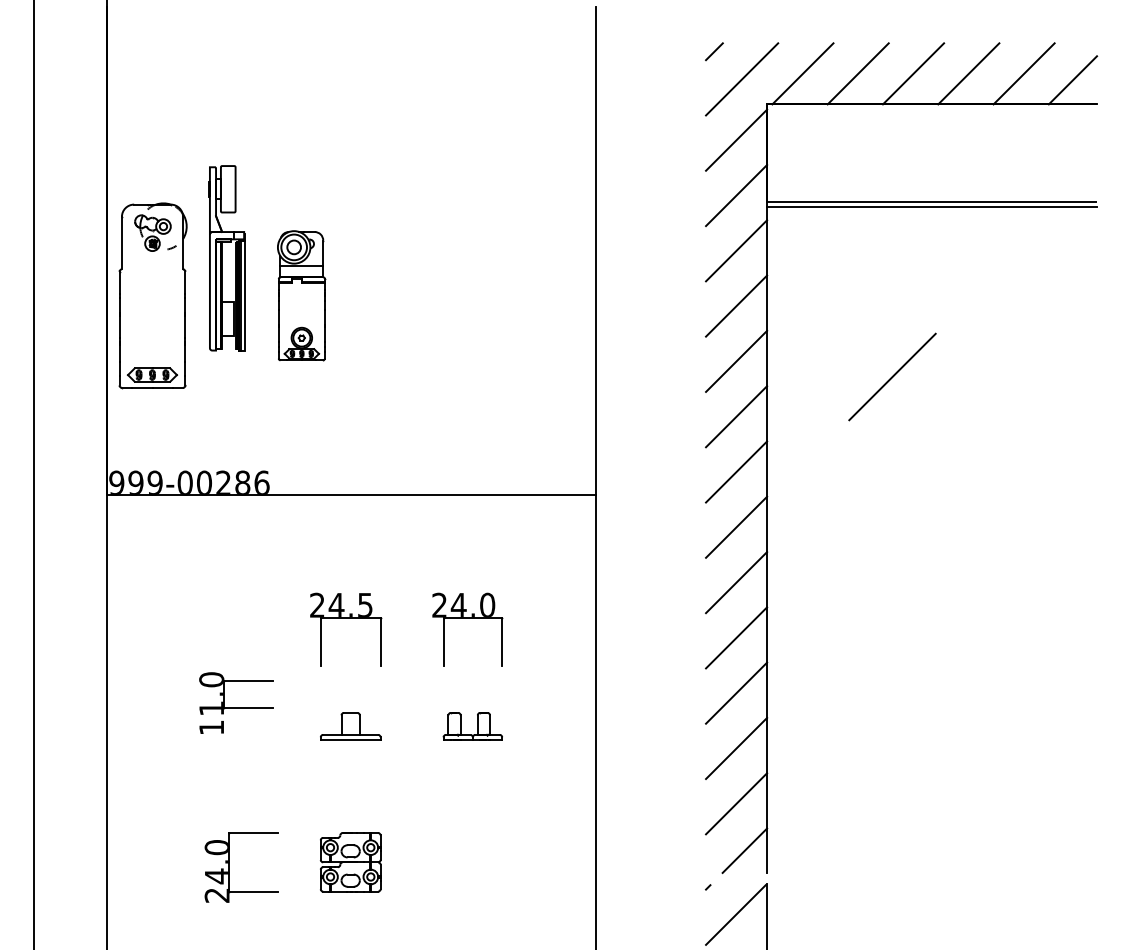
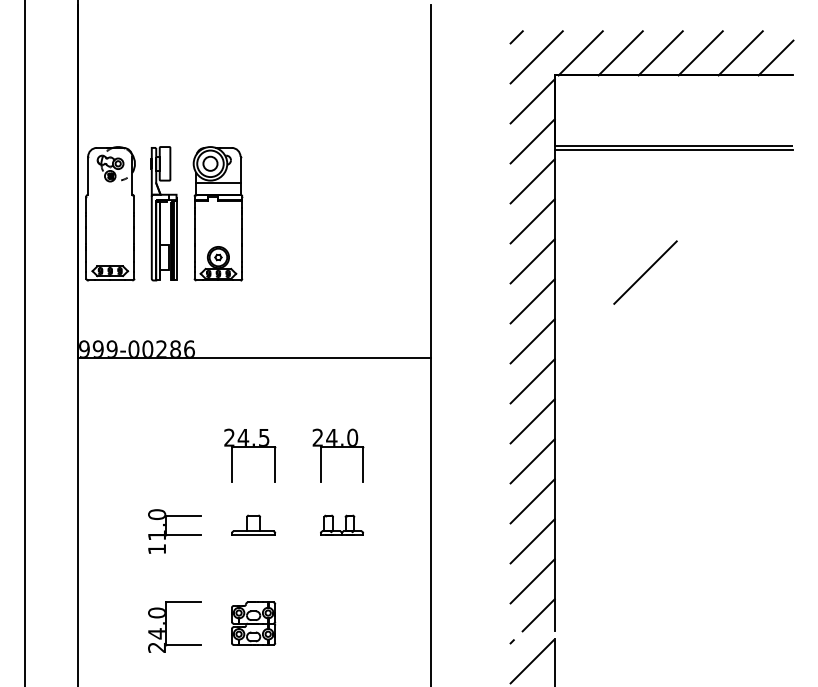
part: (226, 257) -> (163, 213), moved
part: (300, 295) -> (217, 213), size x1.43
part: (235, 703) -> (174, 531), moved

